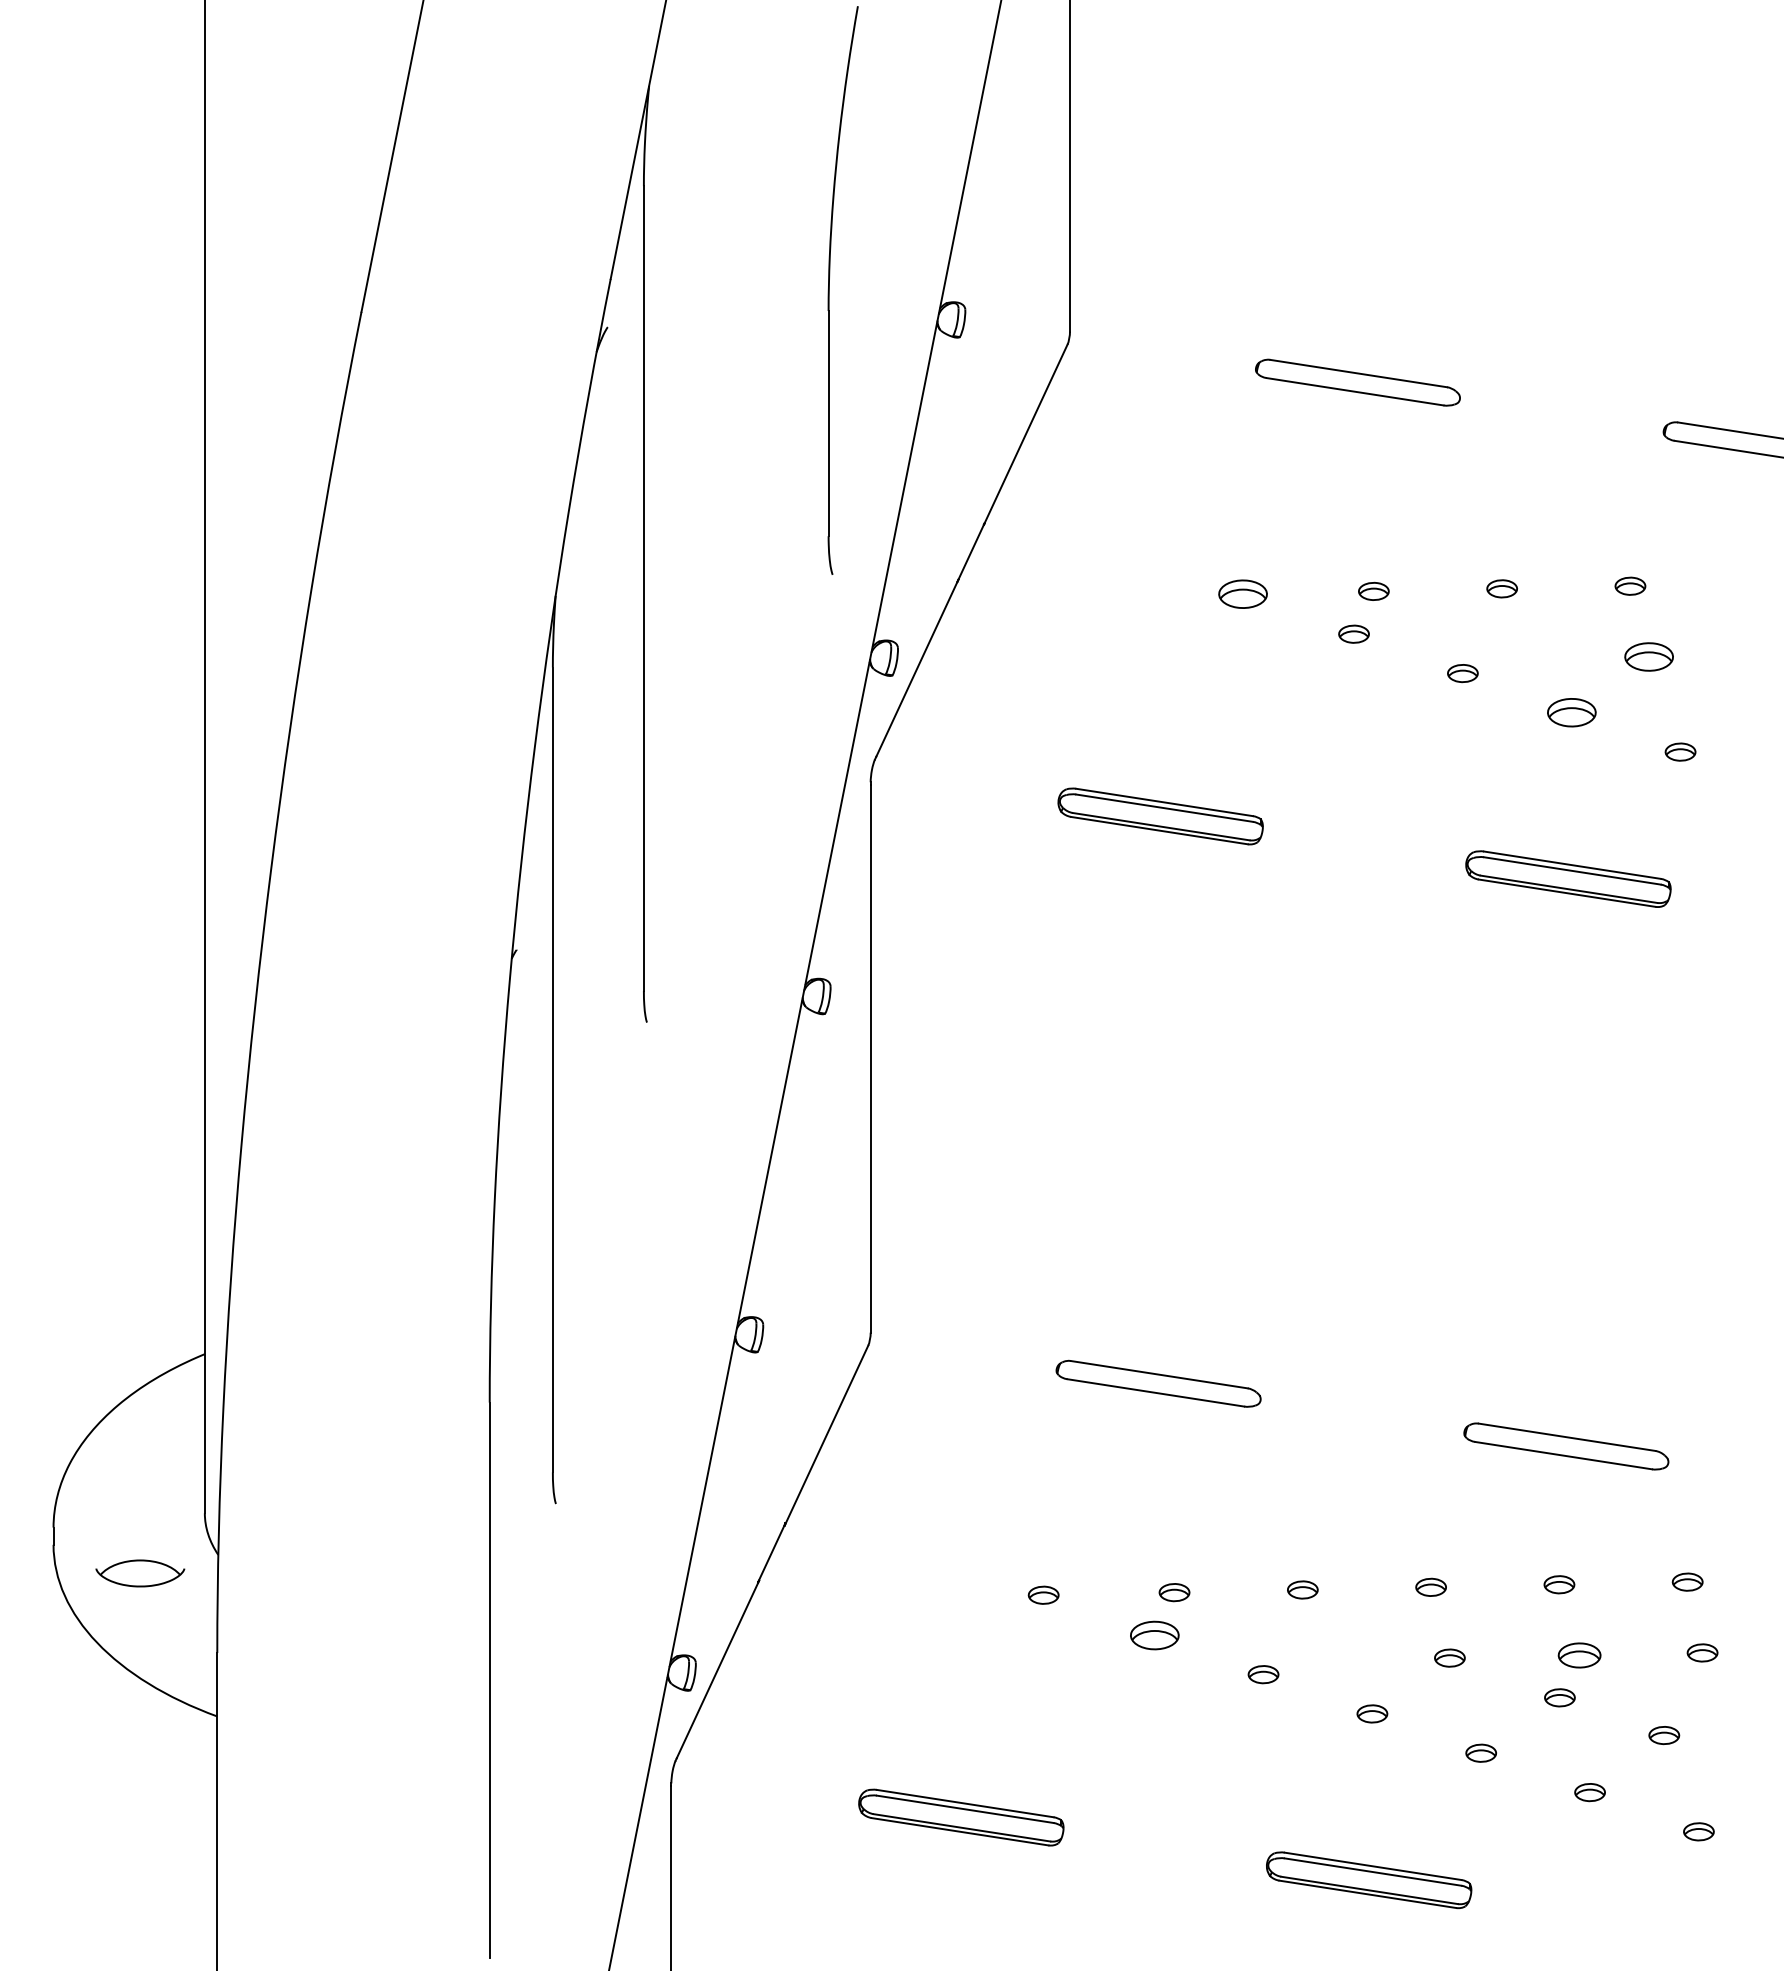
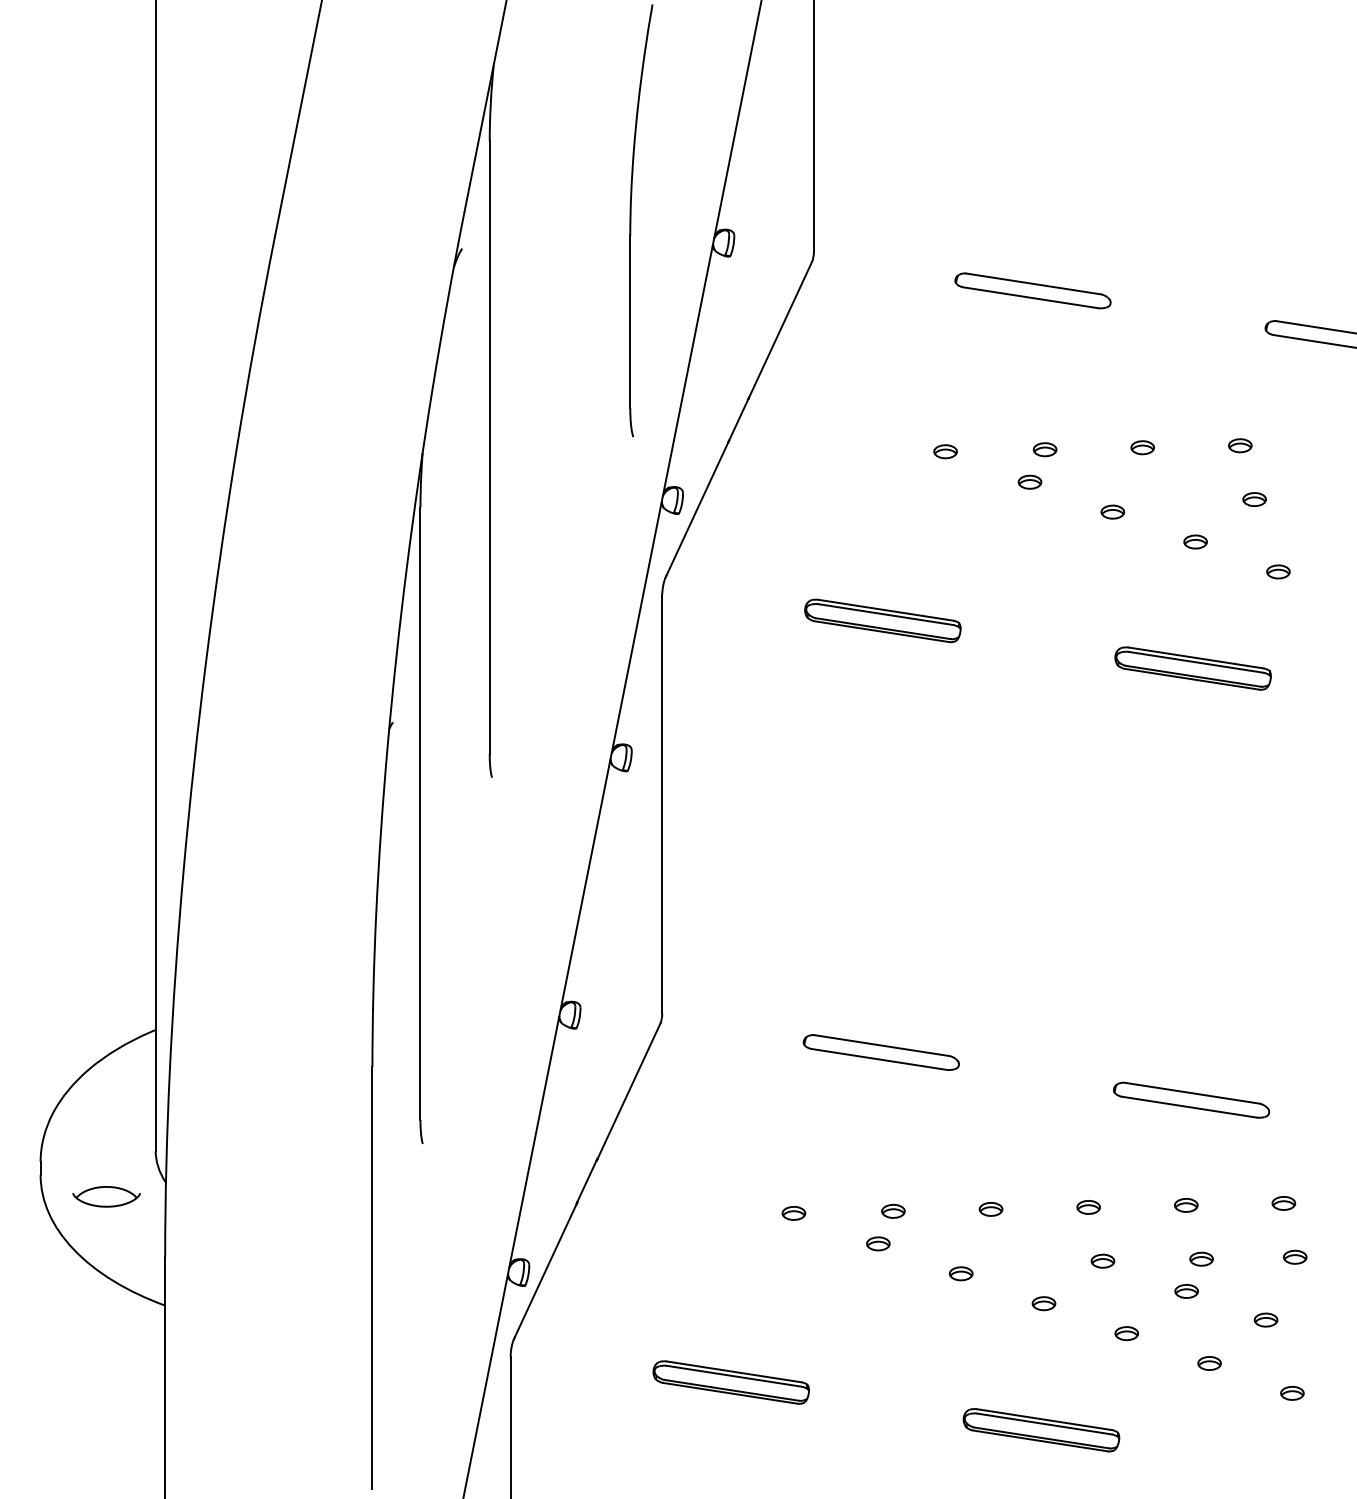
part: (1242, 593) -> (945, 451), size x0.62
part: (1649, 656) -> (1254, 499), size x0.62
part: (1571, 712) -> (1195, 541), size x0.62
part: (1154, 1634) -> (878, 1243), size x0.62
part: (1579, 1655) -> (1201, 1259), size x0.71

